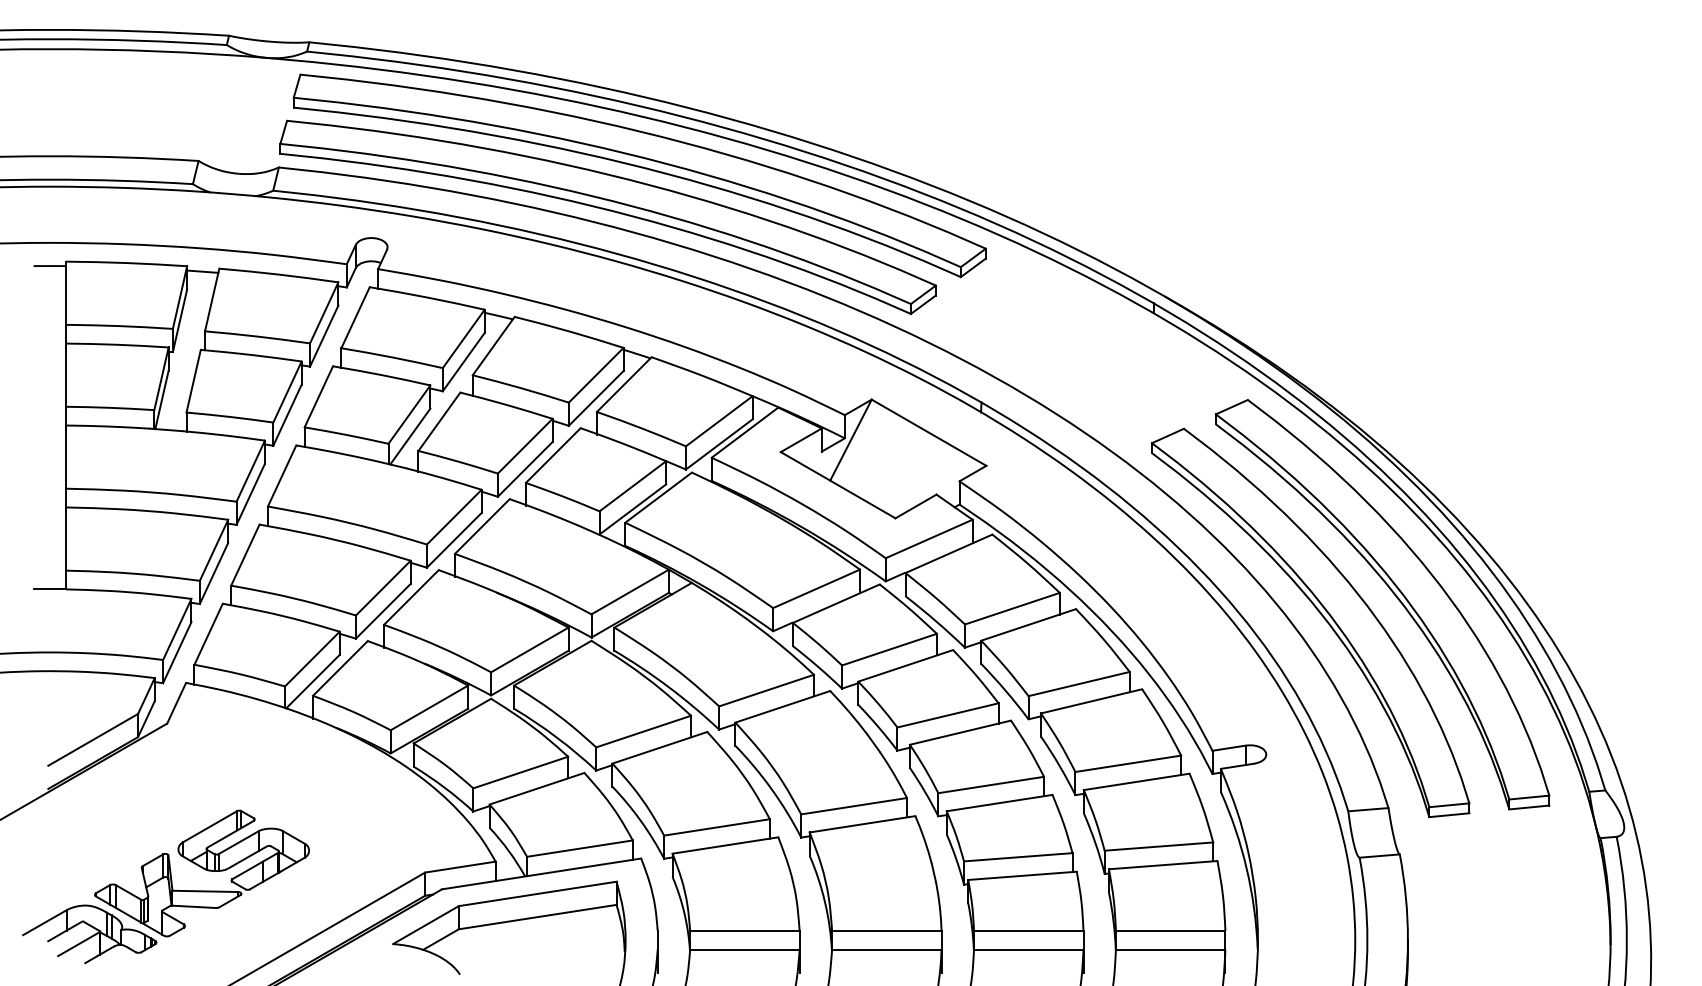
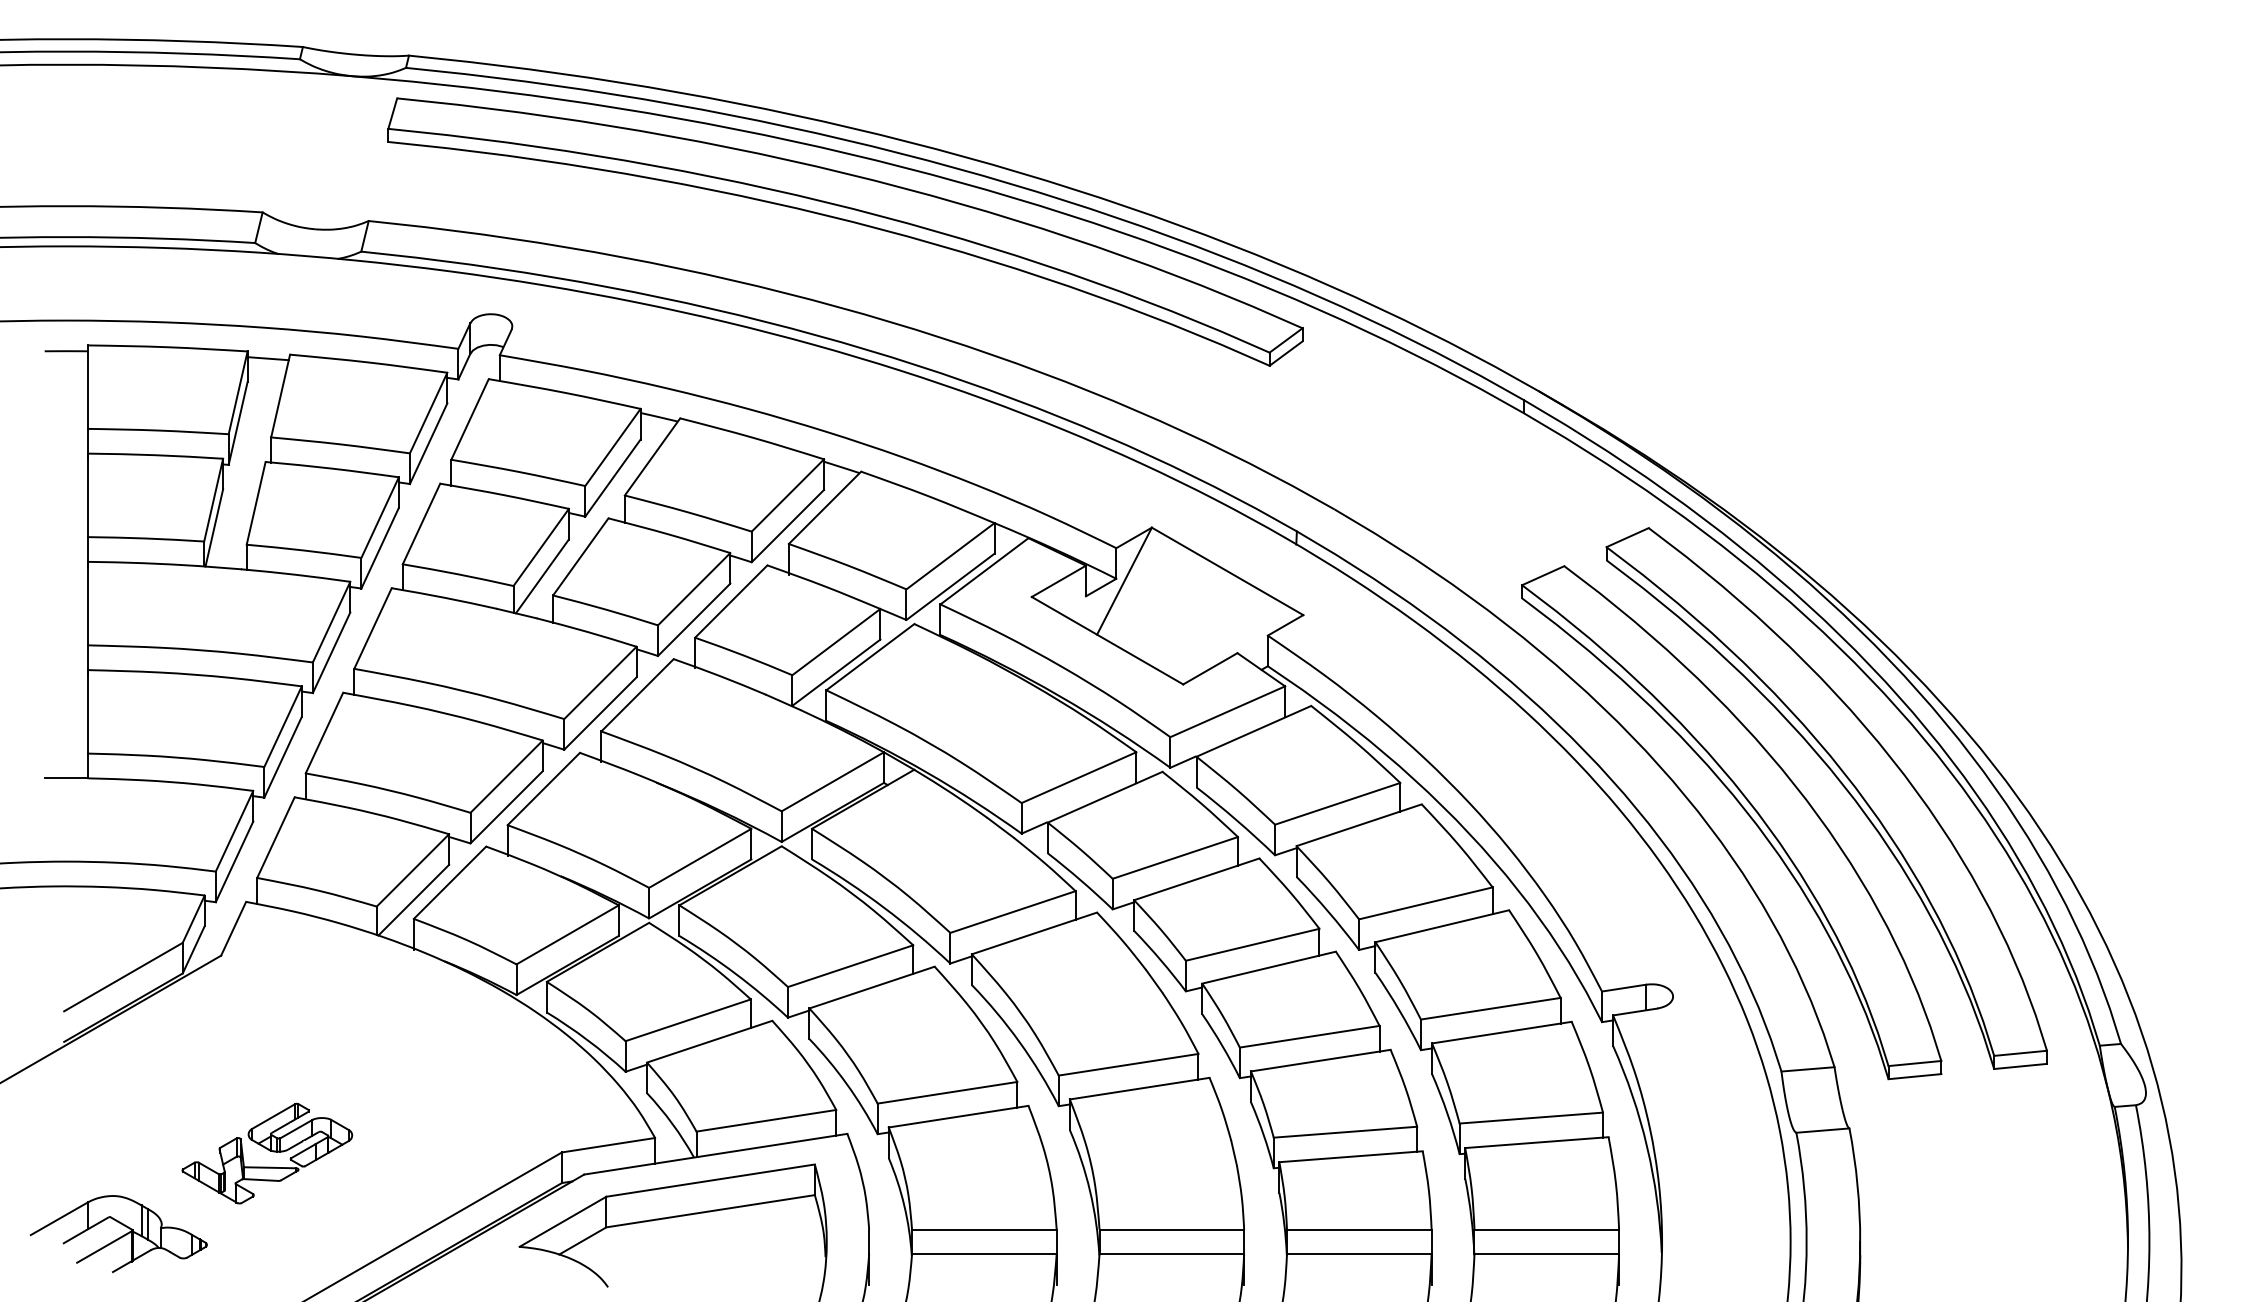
part: (608, 211) -> (804, 278), removed
part: (202, 873) -> (267, 1153), size x0.6

